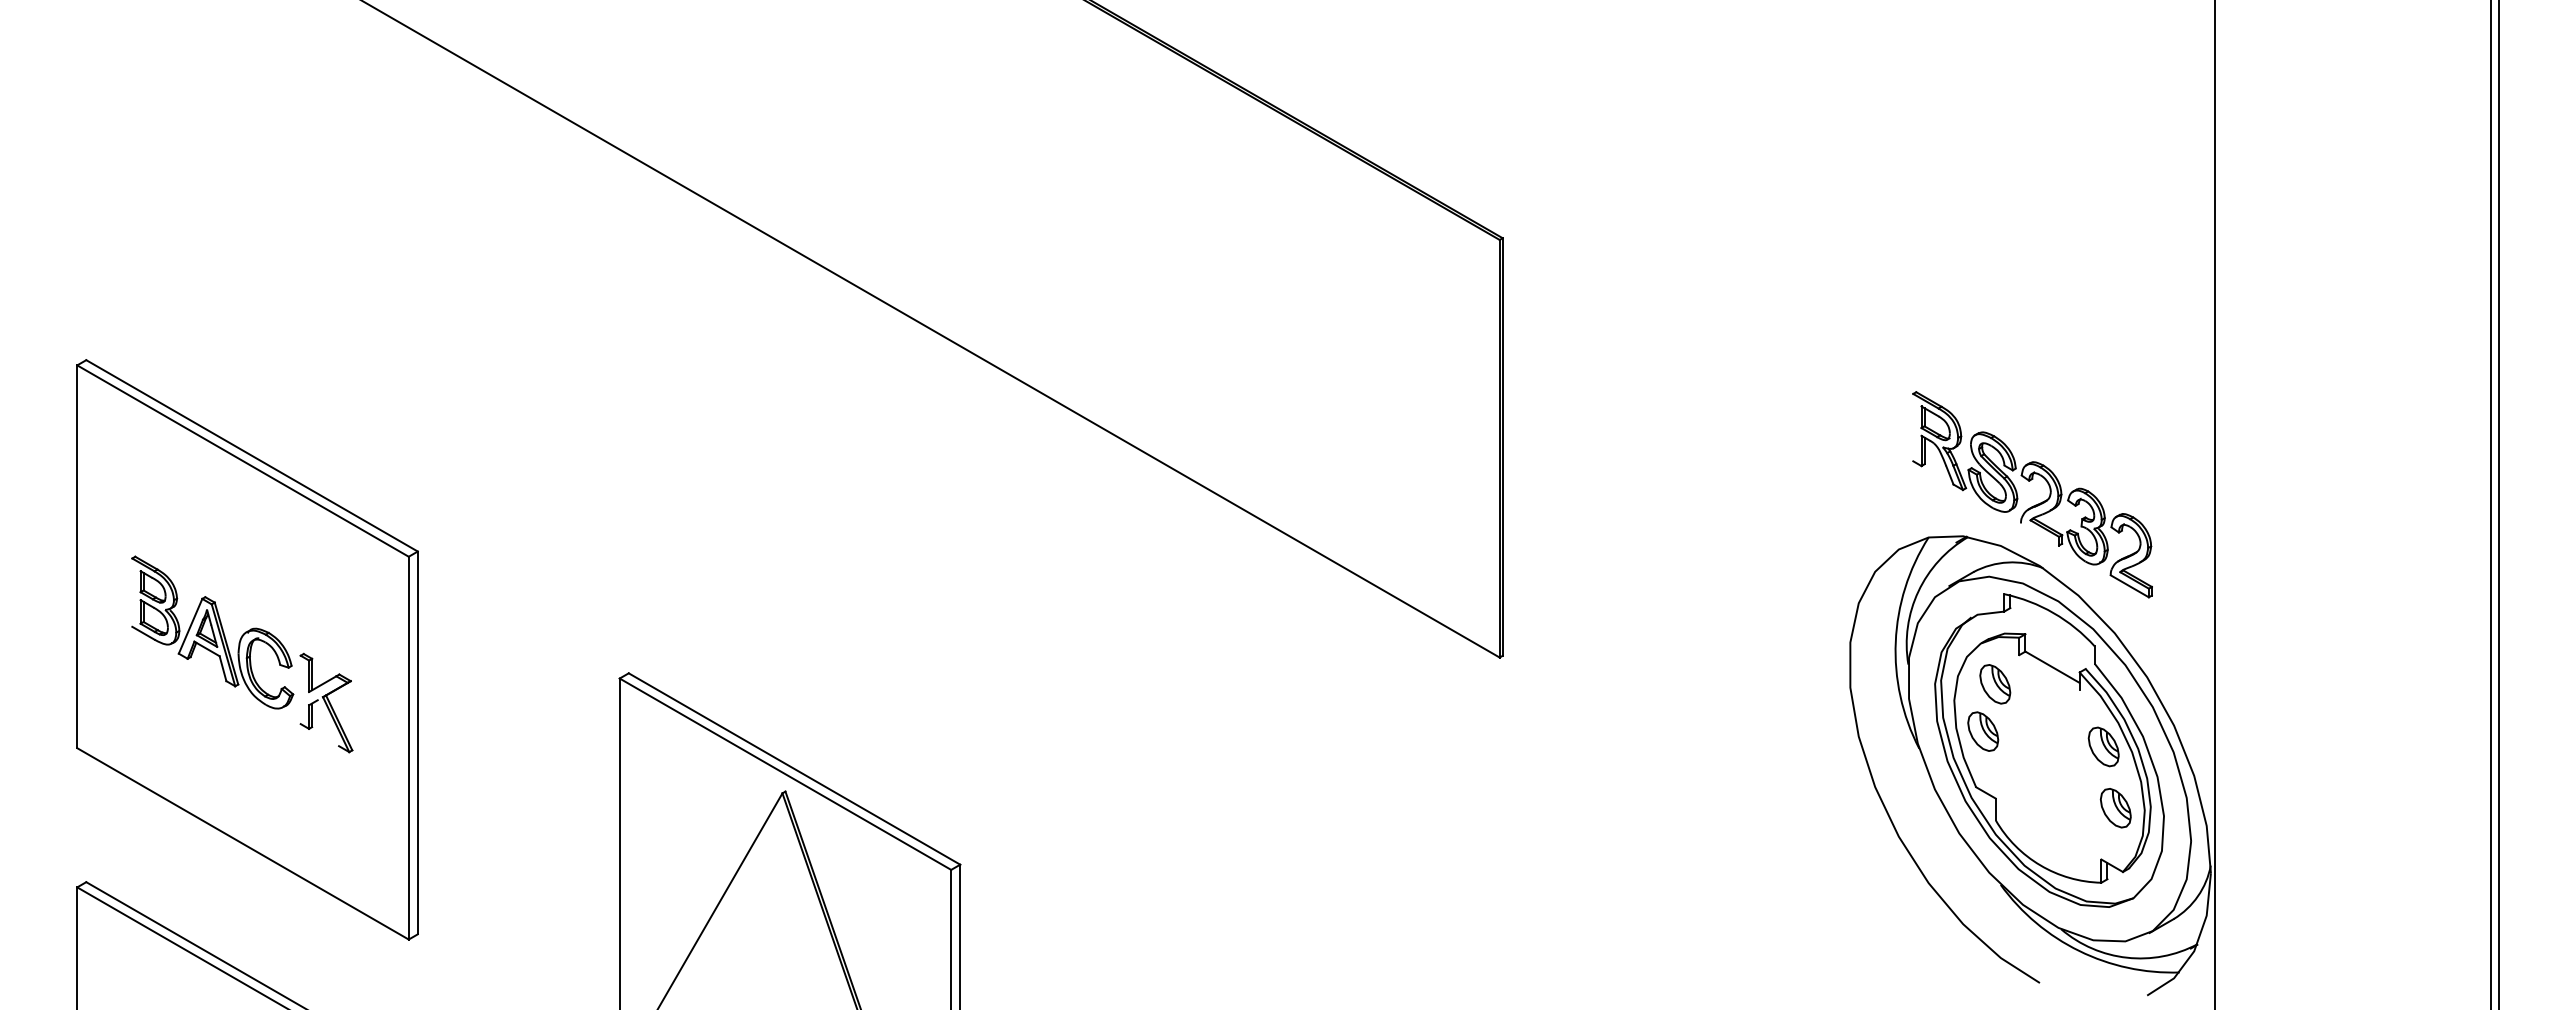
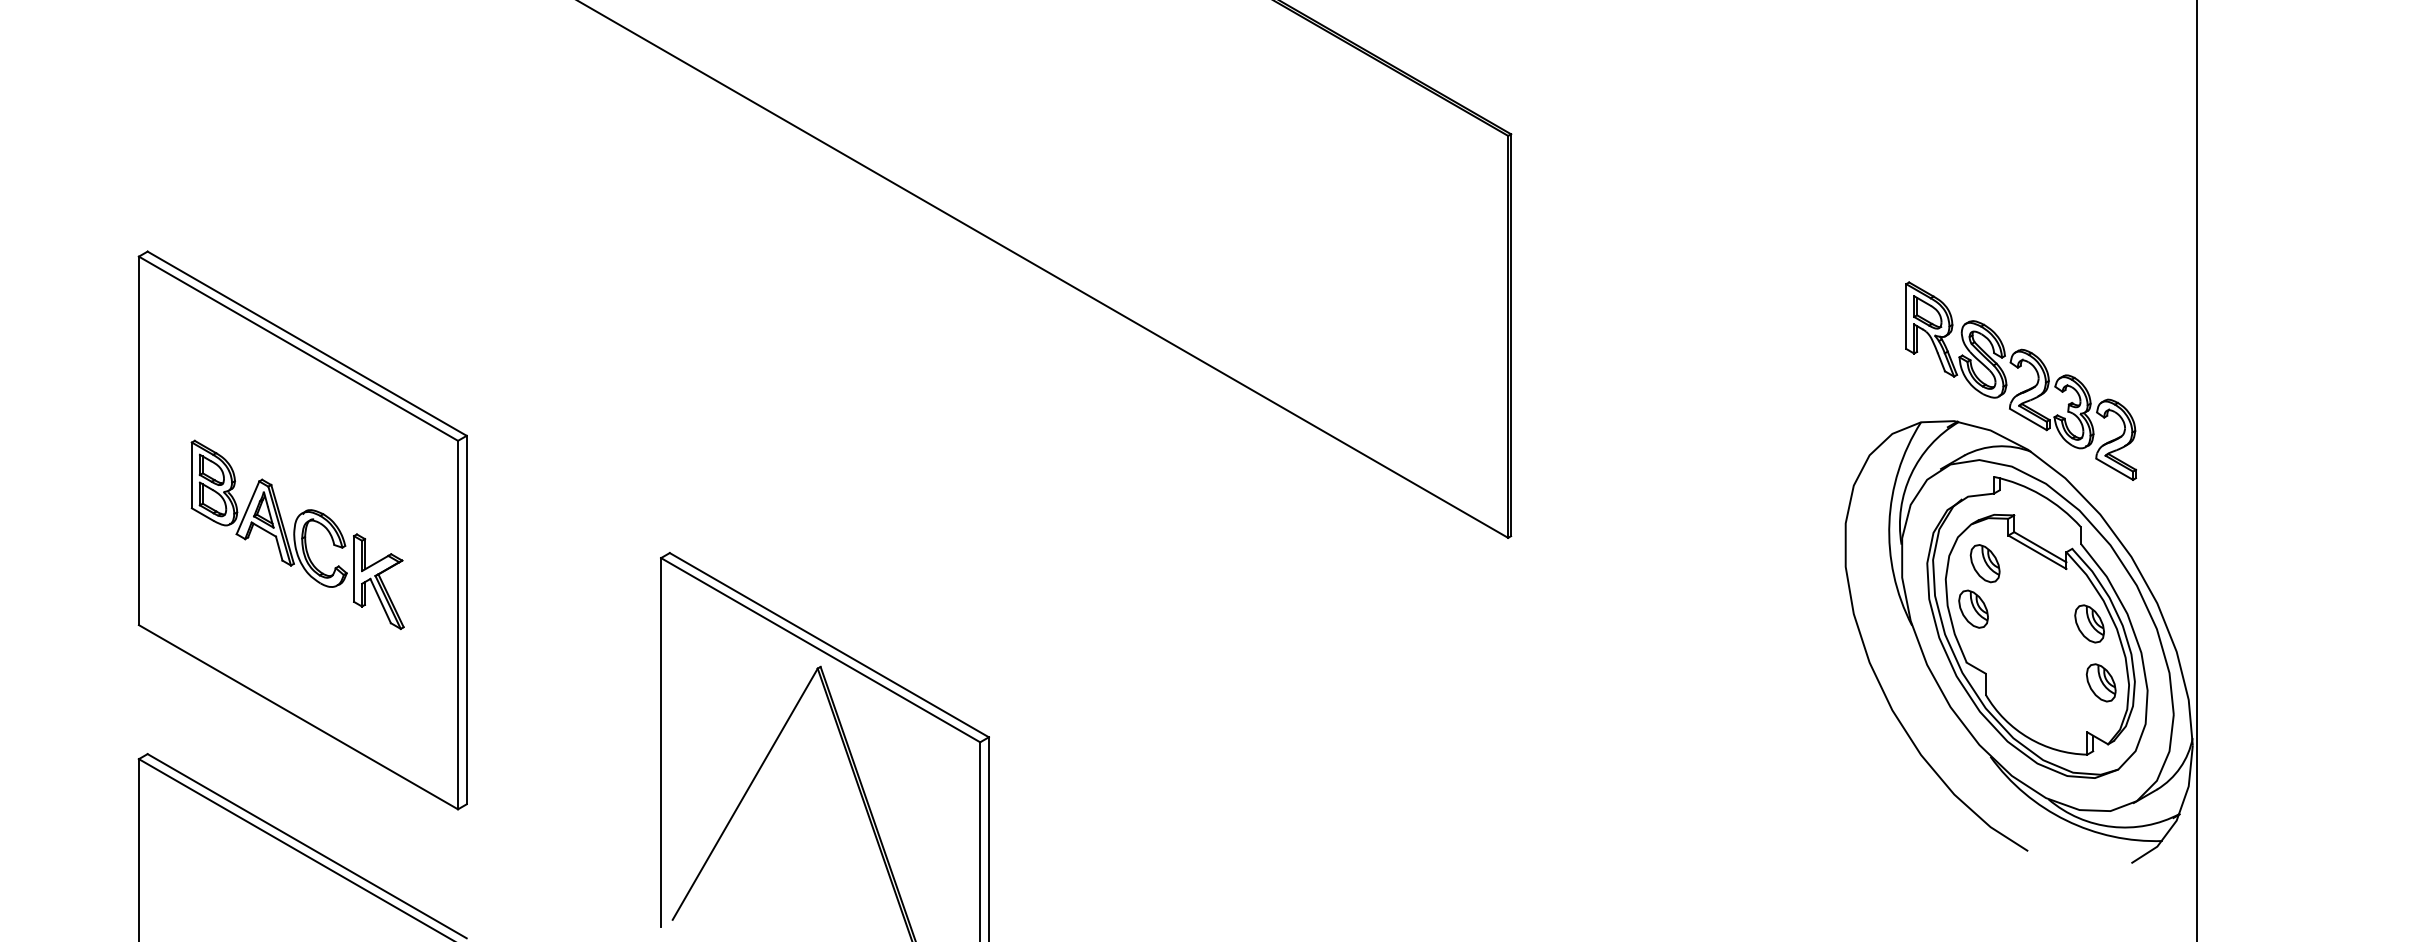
line: (1913, 427) -> (1906, 316), added
line: (2039, 534) -> (2027, 419), added
line: (132, 592) -> (192, 475), added
line: (2049, 672) -> (2037, 552), added
line: (300, 689) -> (353, 568), added
line: (328, 723) -> (380, 601), added

